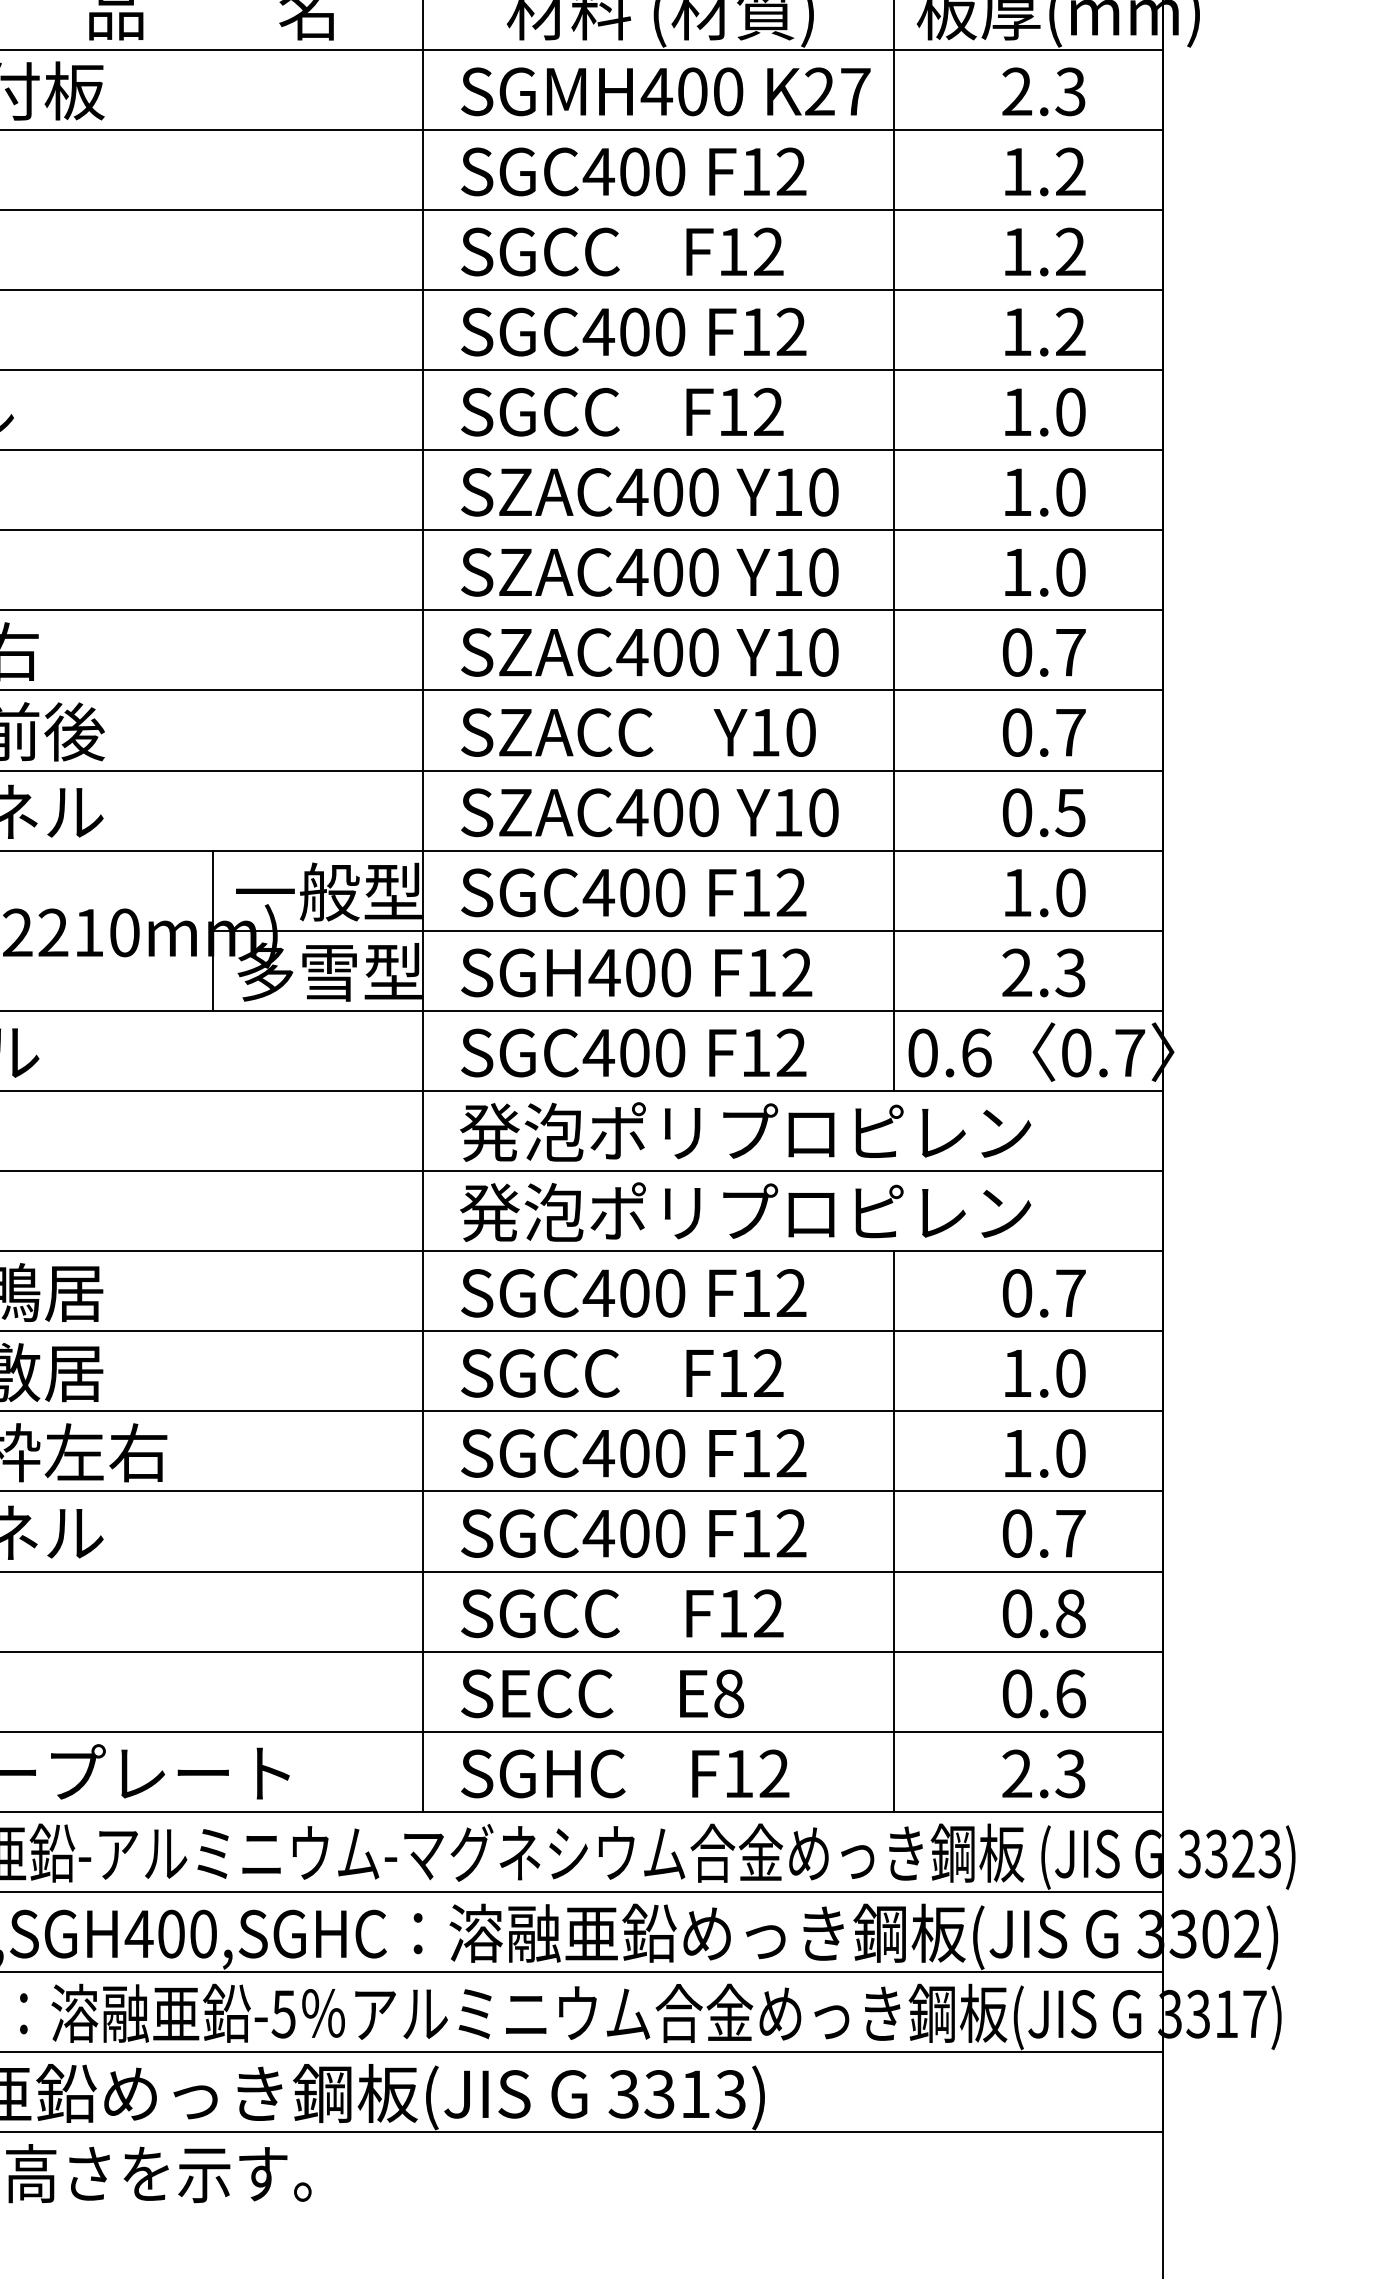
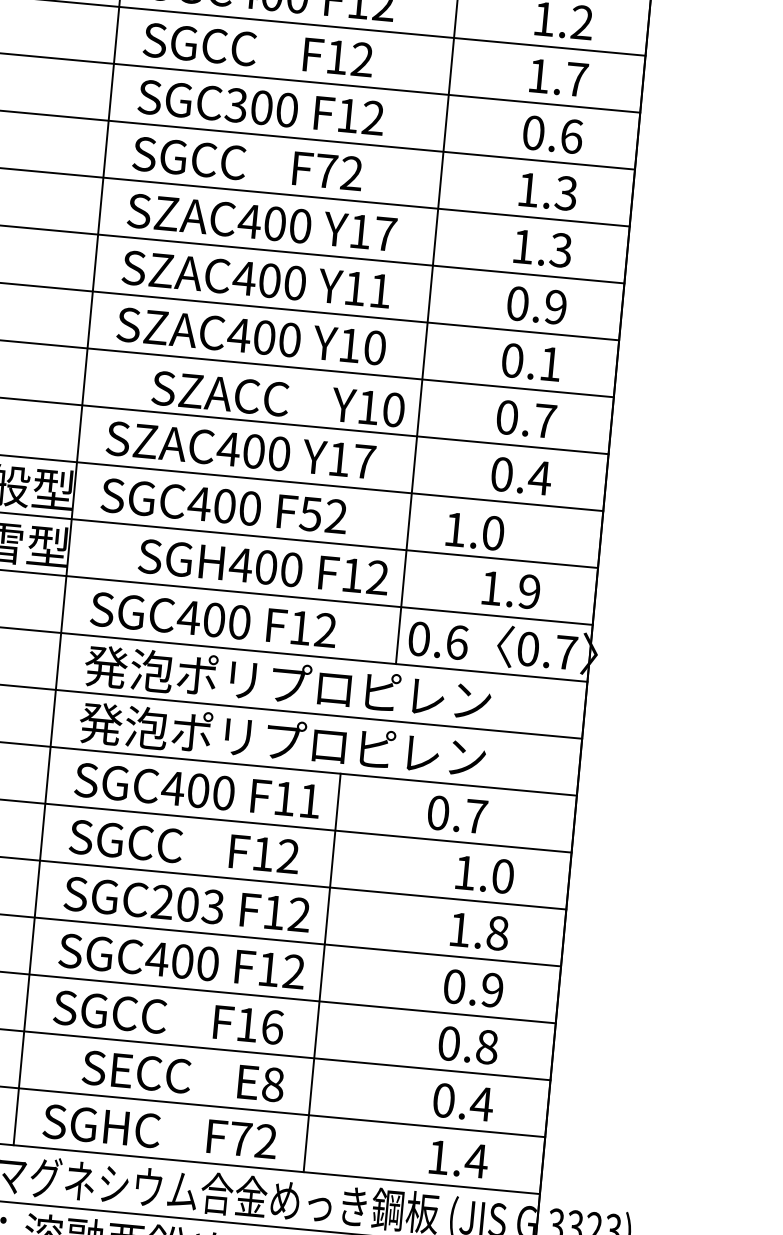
text: (1070, 251) -> (576, 79), 1.2 -> 1.7
text: (598, 331) -> (236, 104), SGC400 -> SGC300
text: (1044, 331) -> (553, 134), 1.2 -> 0.6
text: (733, 411) -> (326, 170), F12 -> F72
text: (1070, 412) -> (566, 193), 1.0 -> 1.3
text: (823, 492) -> (385, 234), Y10 -> Y17
text: (1070, 492) -> (560, 250), 1.0 -> 1.3
text: (823, 572) -> (380, 291), Y10 -> Y11
text: (1043, 572) -> (536, 305), 1.0 -> 0.9
text: (1070, 652) -> (550, 364), 0.7 -> 0.1
text: (638, 732) -> (278, 399), moved
text: (823, 812) -> (364, 461), Y10 -> Y17
text: (1070, 813) -> (539, 478), 0.5 -> 0.4
text: (1045, 892) -> (475, 531), moved
text: (755, 893) -> (310, 514), F12 -> F52
text: (636, 972) -> (263, 566), moved
text: (1043, 972) -> (510, 589), 2.3 -> 1.9
text: (791, 1292) -> (309, 800), F12 -> F11
text: (1043, 1293) -> (456, 814), moved
text: (633, 1453) -> (187, 904), SGC400 -> SGC203
text: (1070, 1453) -> (497, 933), 1.0 -> 1.8
line: (893, 1531) -> (321, 972), moved
text: (1070, 1533) -> (492, 990), 0.7 -> 0.9
text: (768, 1613) -> (272, 1027), F12 -> F16
text: (602, 1693) -> (183, 1076), moved
text: (1070, 1693) -> (481, 1103), 0.6 -> 0.4
text: (738, 1773) -> (240, 1138), F12 -> F72
text: (1044, 1773) -> (458, 1158), 2.3 -> 1.4

